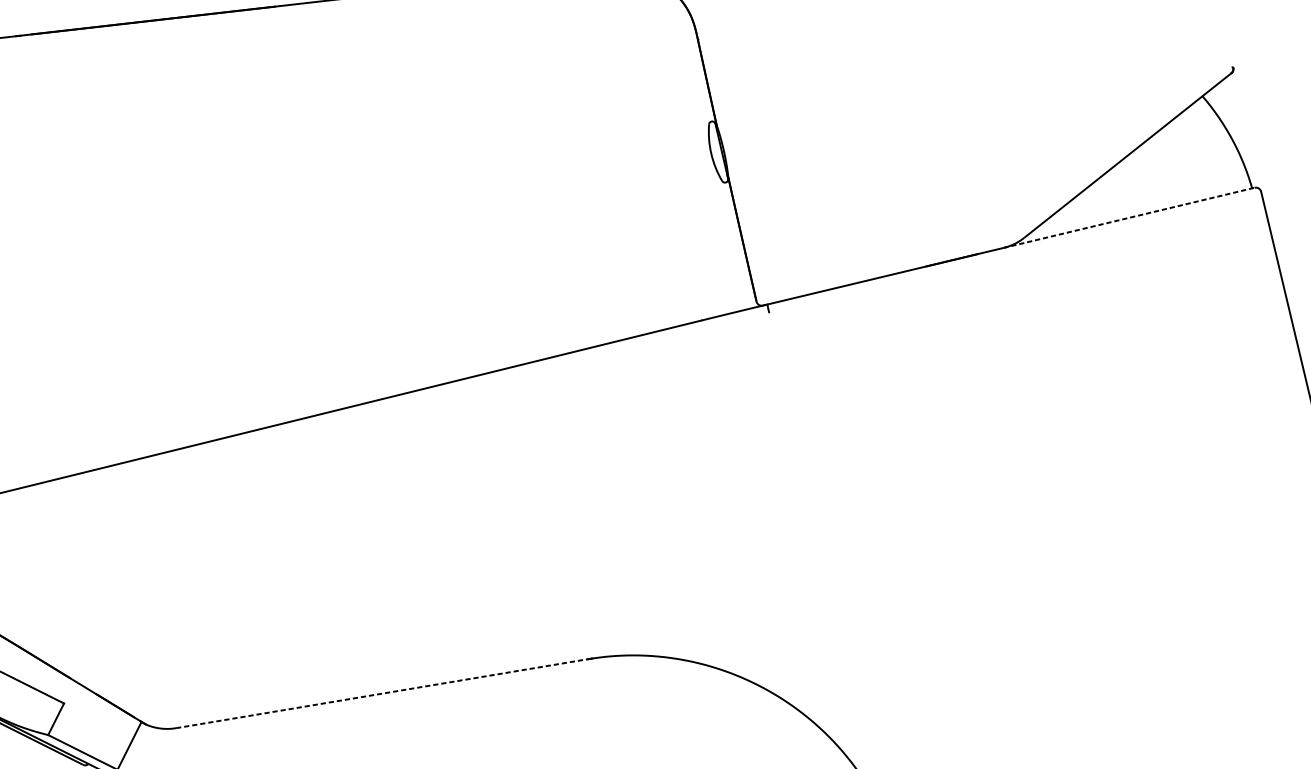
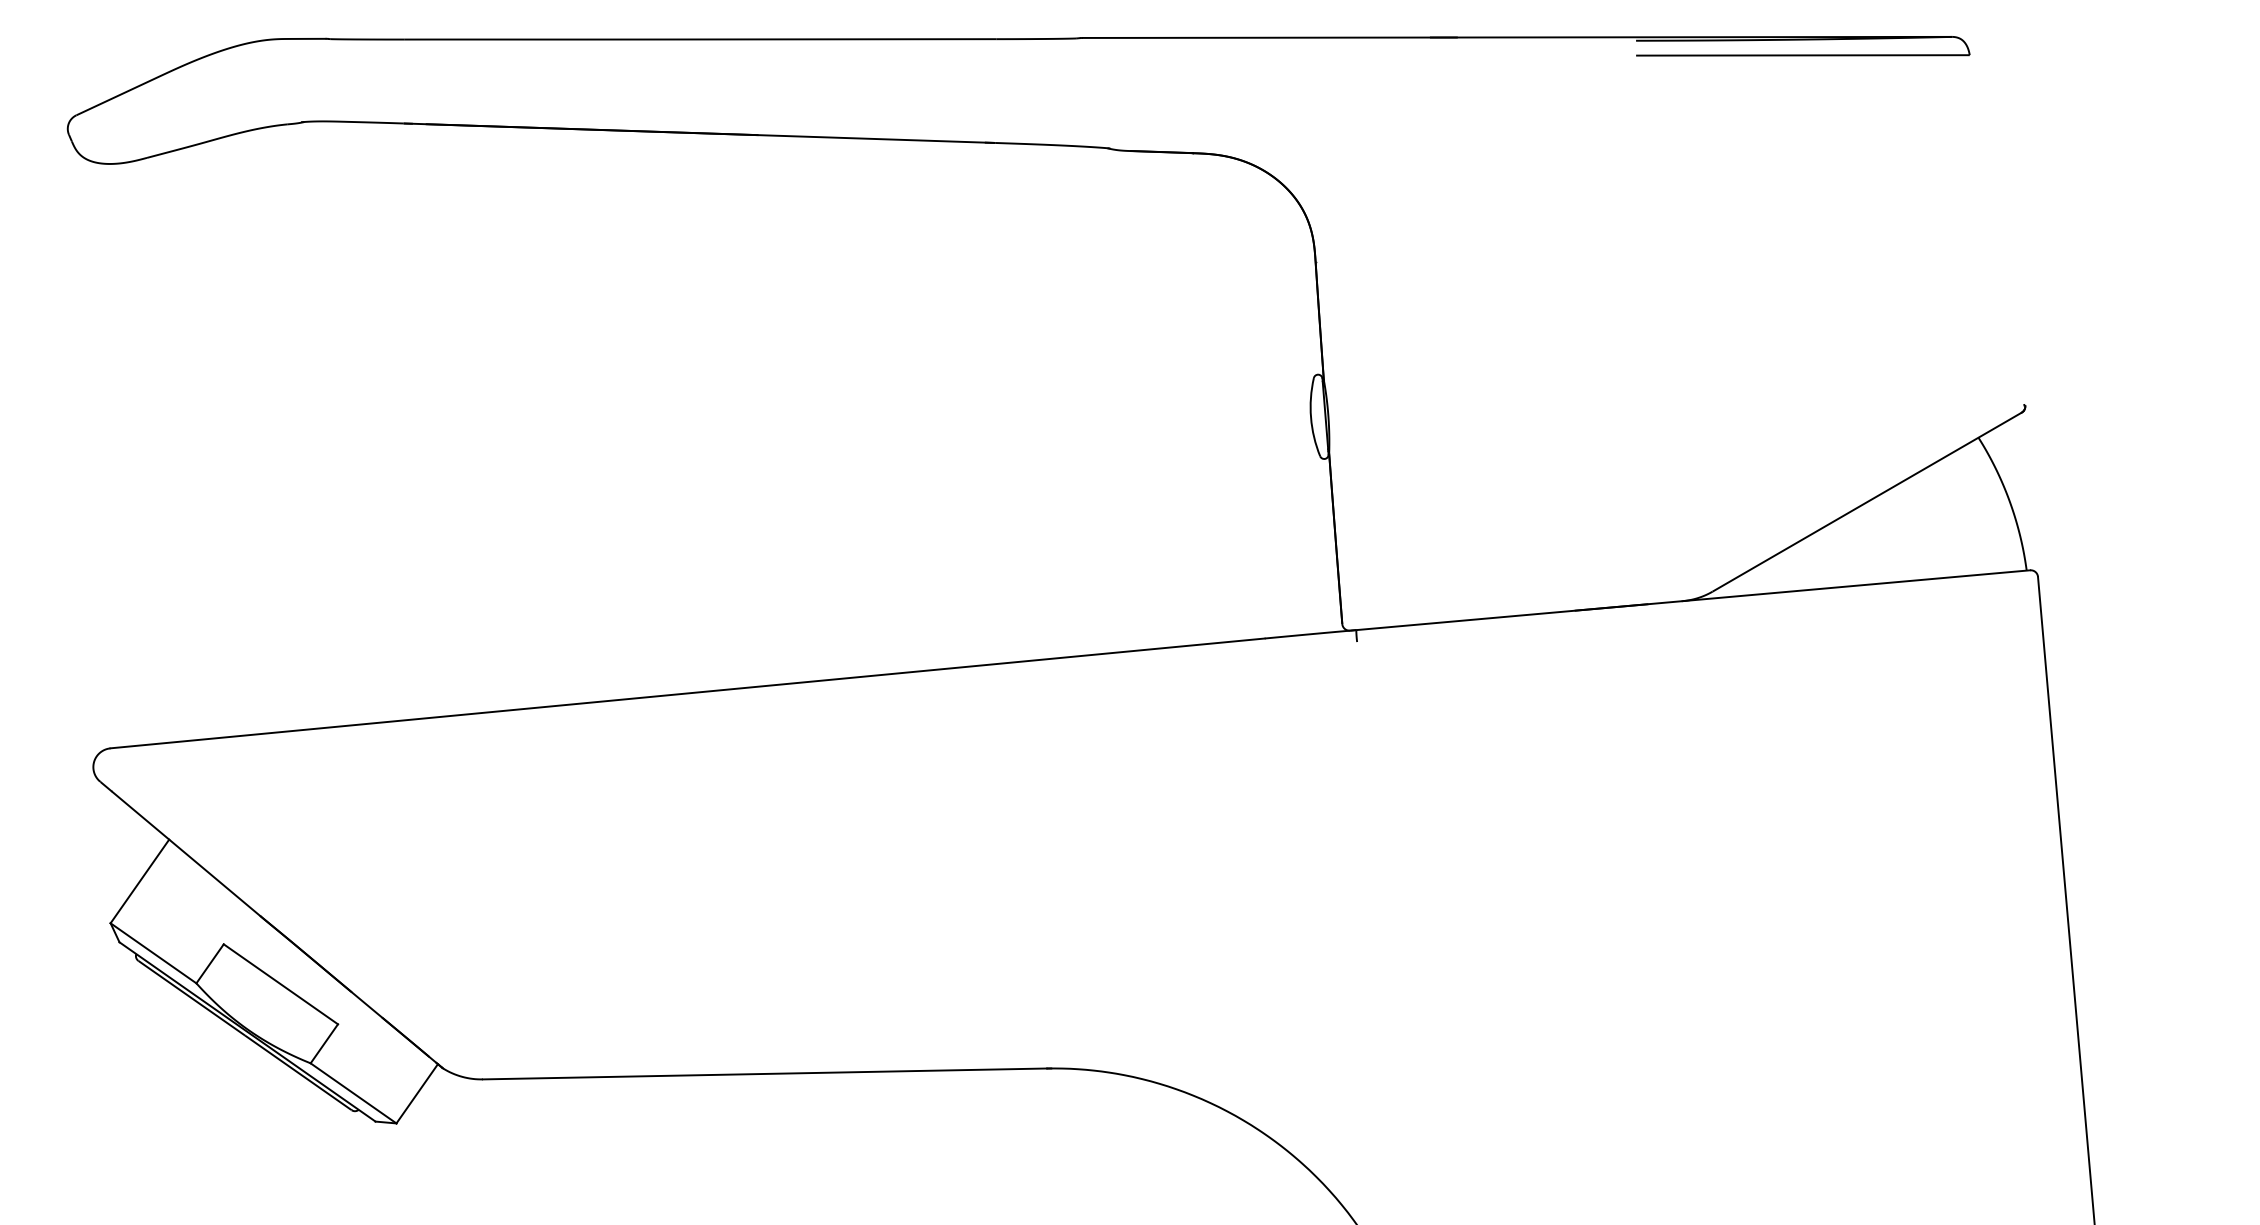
line: (1129, 217) -> (1856, 585), dashed -> solid
line: (381, 693) -> (764, 1073), dashed -> solid

